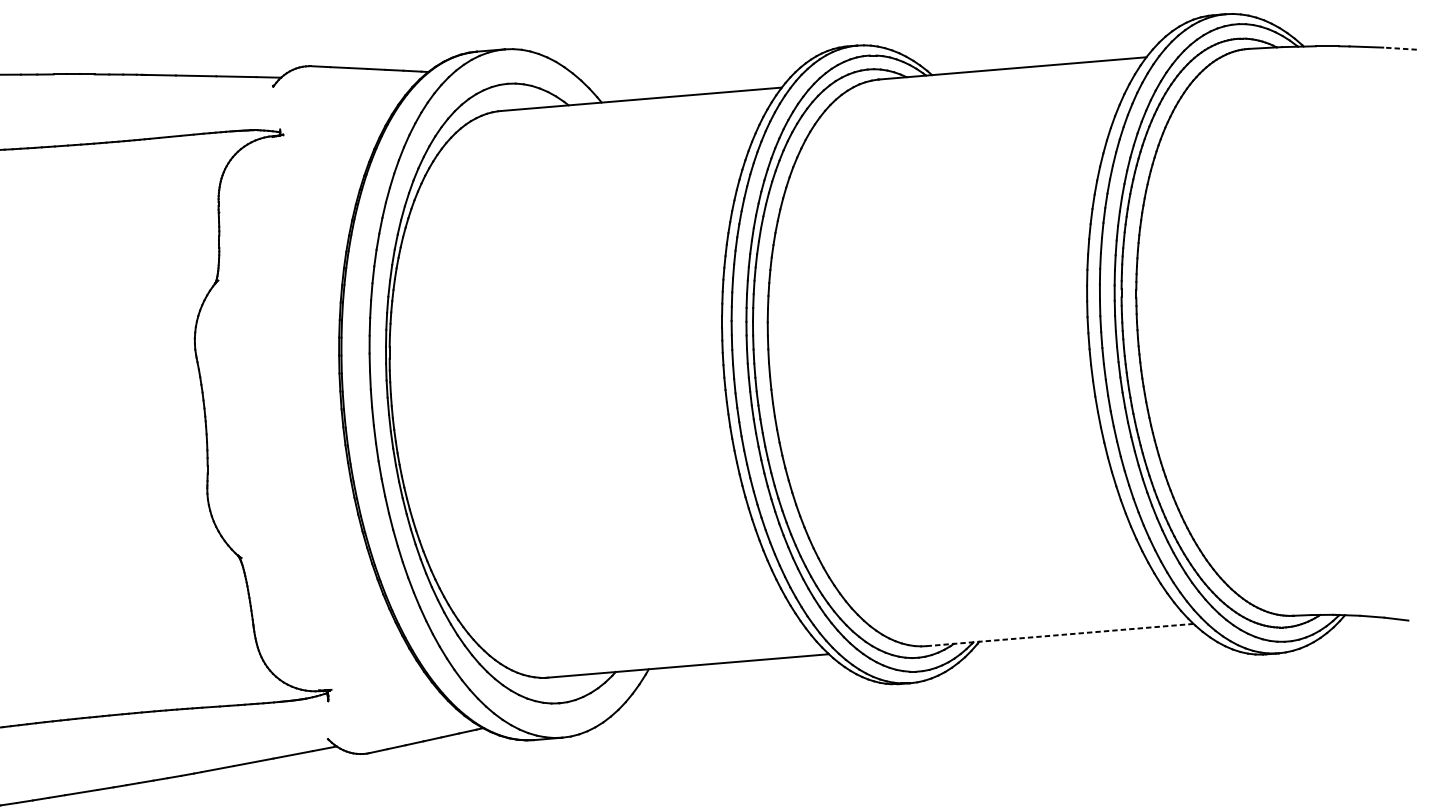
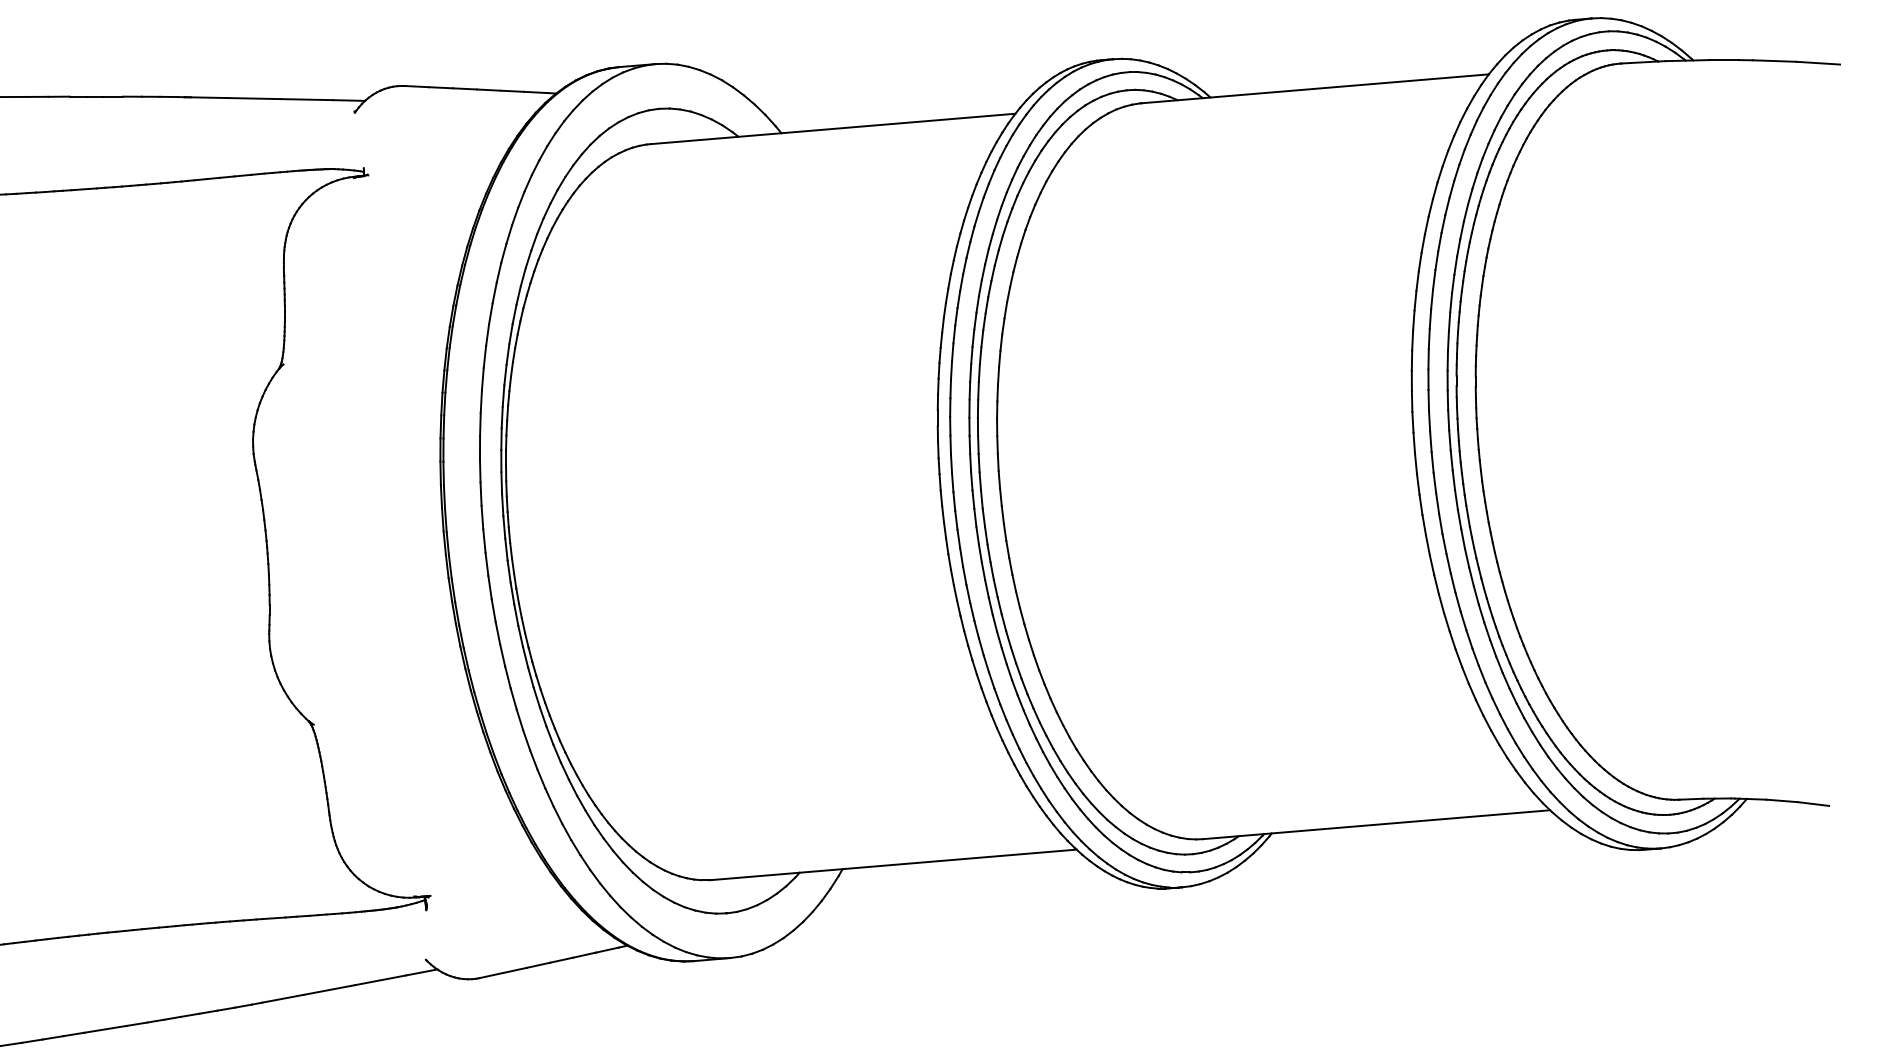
line: (1400, 48) -> (1818, 63), dashed -> solid
line: (1059, 634) -> (1376, 824), dashed -> solid

